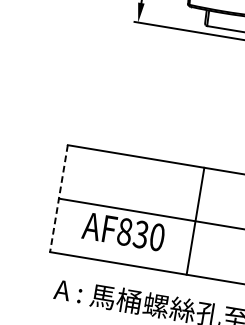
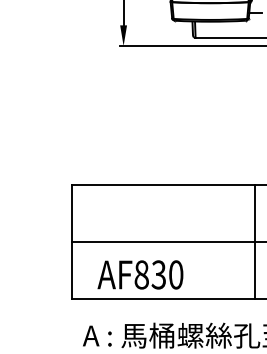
line: (58, 198) -> (71, 241), dashed -> solid
line: (195, 220) -> (254, 241), moved
text: (123, 231) -> (140, 274), moved

